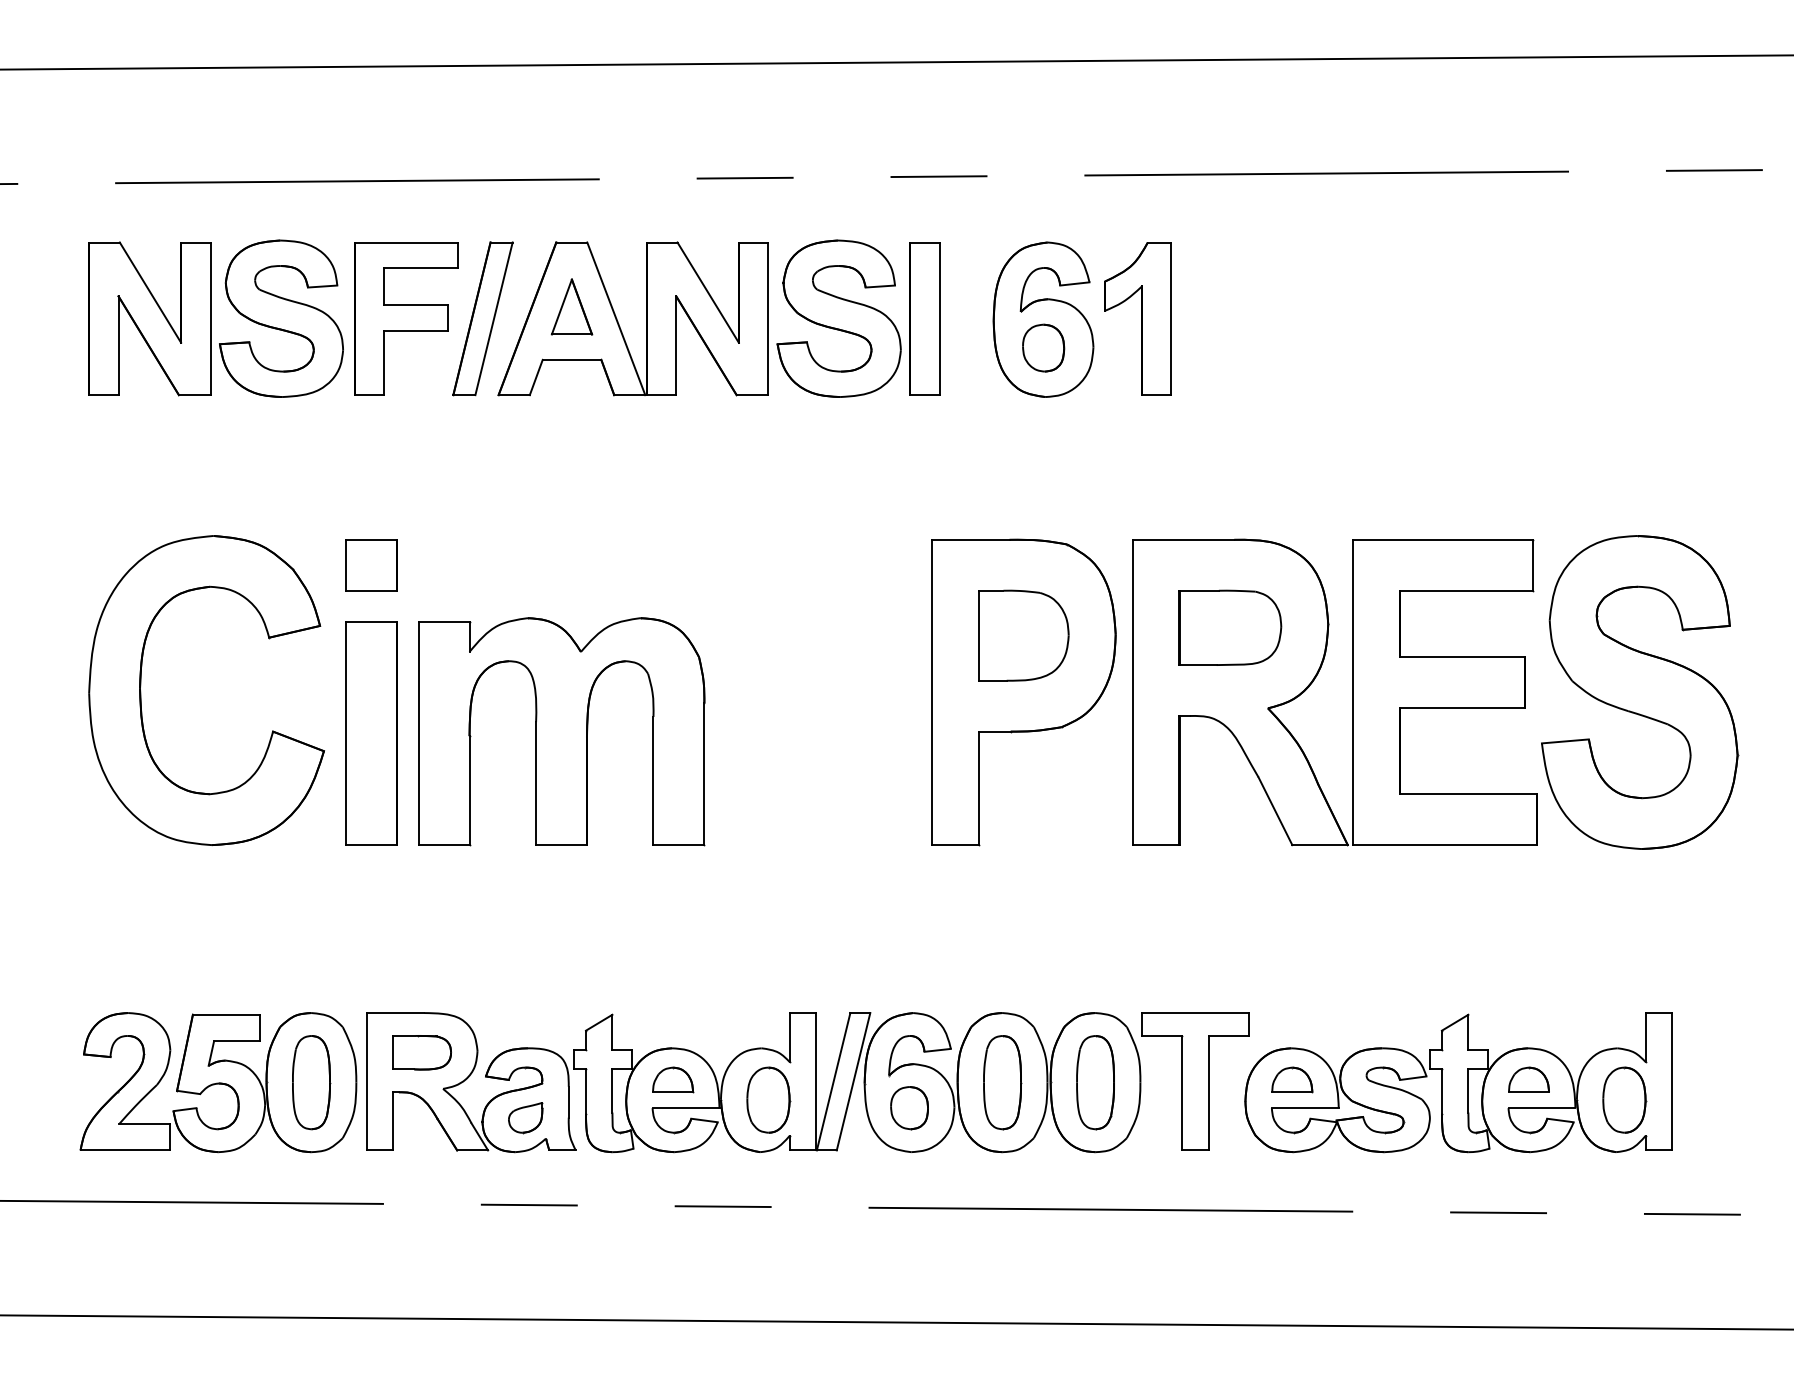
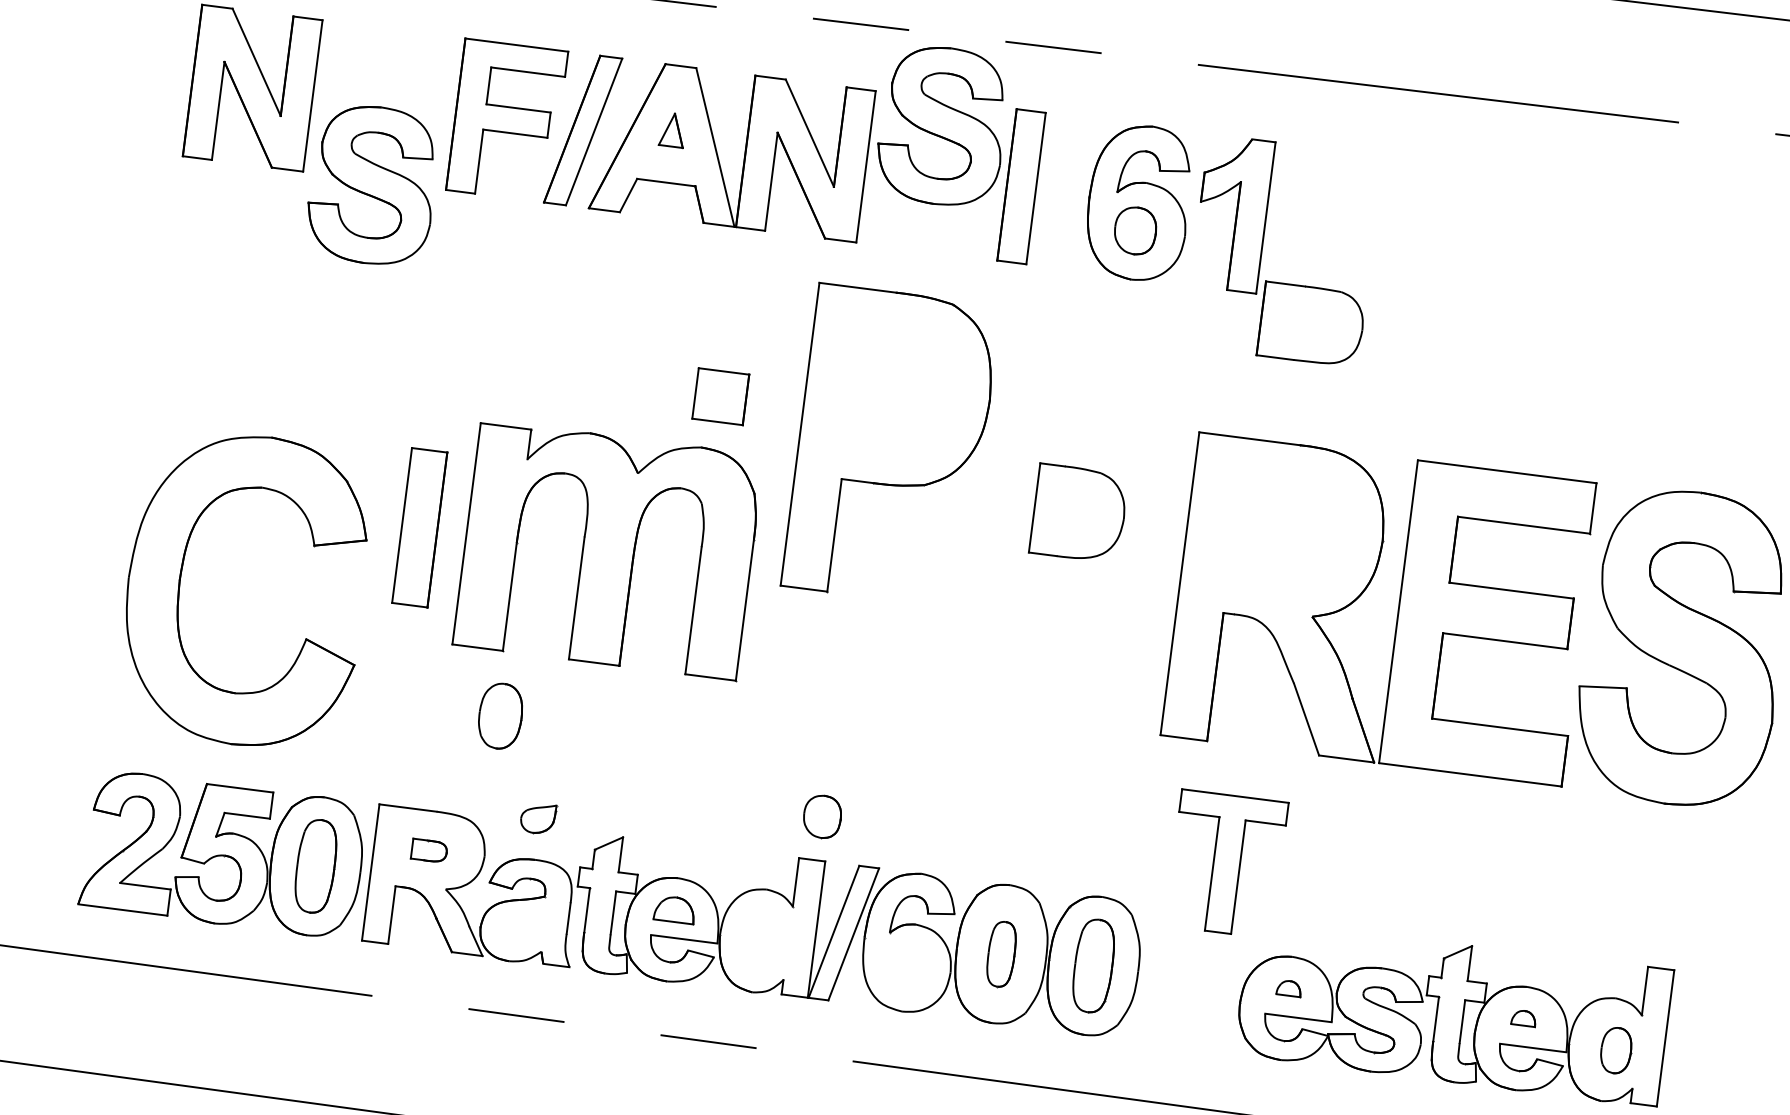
part: (571, 306) -> (672, 129), size x0.6
part: (281, 318) -> (373, 184), moved
part: (838, 318) -> (942, 125), moved
part: (371, 565) -> (720, 396), moved
part: (1230, 627) -> (1311, 324), moved
part: (141, 691) -> (180, 582), moved
part: (1023, 692) -> (891, 445), moved
part: (371, 733) -> (419, 527), size x0.7
part: (421, 1052) -> (428, 850), size x0.6
part: (1292, 1079) -> (1289, 987), size x0.6
part: (1528, 1079) -> (1523, 1017), size x0.6
part: (1195, 1081) -> (1226, 863), moved
part: (1002, 1082) -> (1001, 954), size x0.7
part: (768, 1099) -> (500, 715), moved
part: (1624, 1099) -> (1616, 1049), size x0.7
part: (909, 1108) -> (822, 817), moved
part: (525, 1118) -> (537, 819), moved

